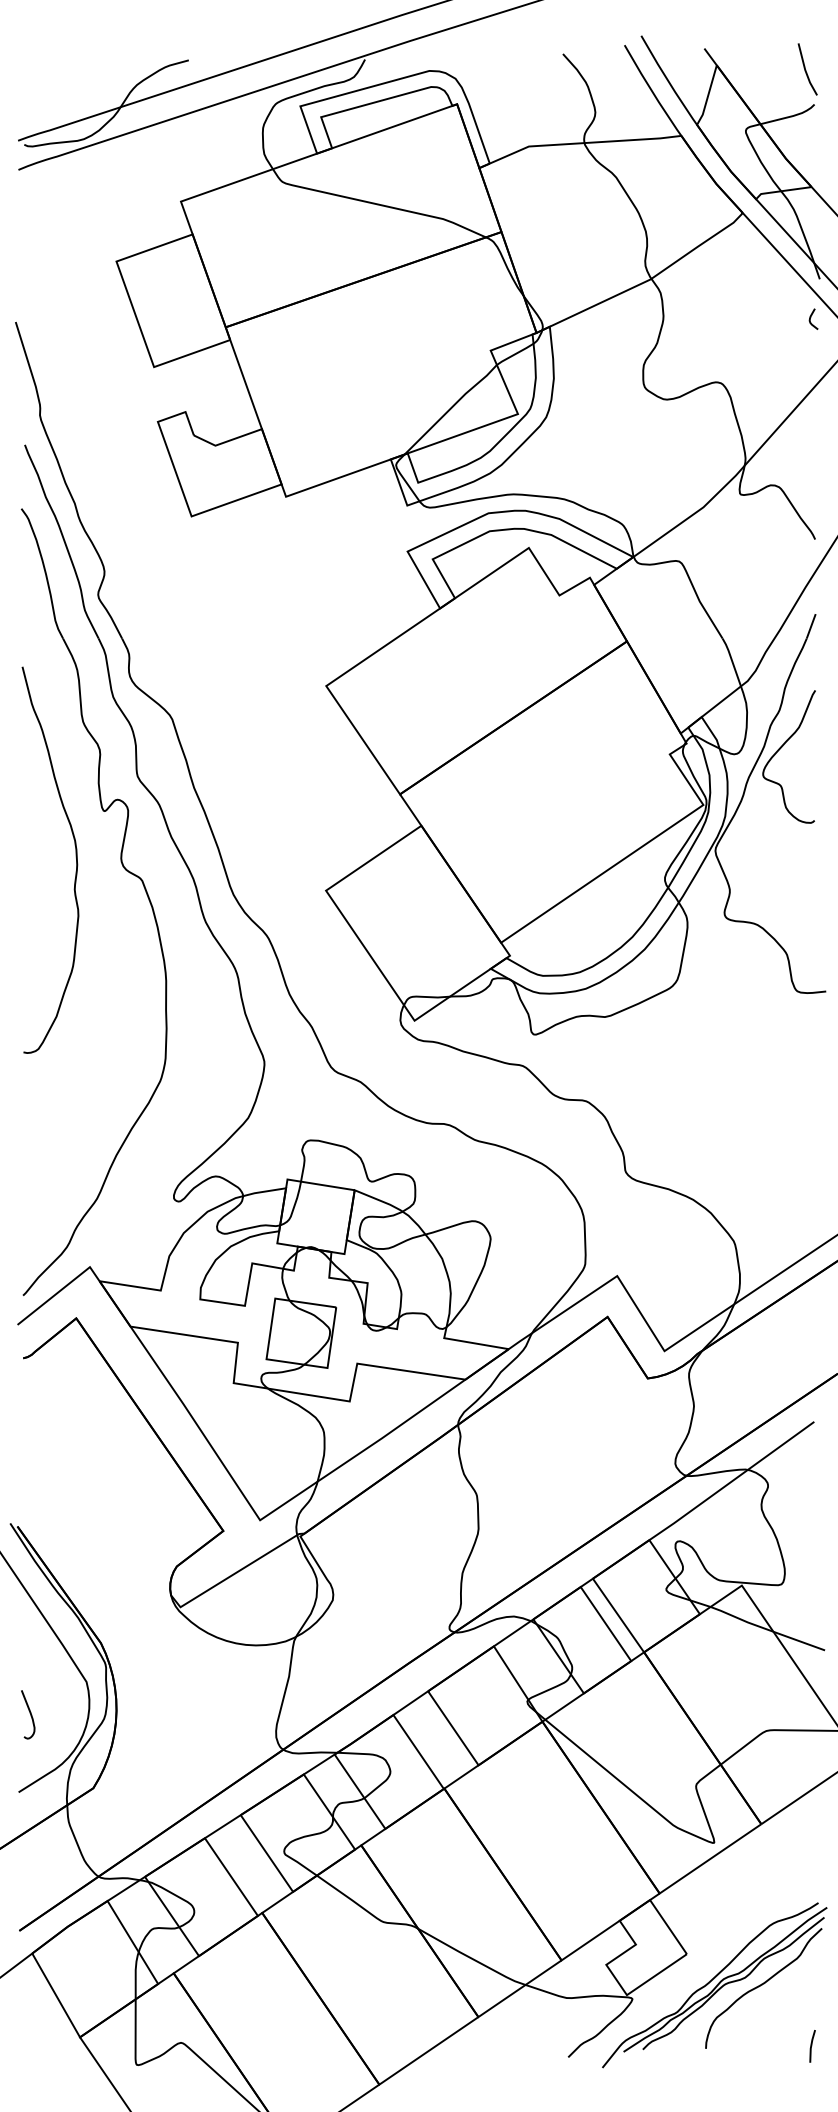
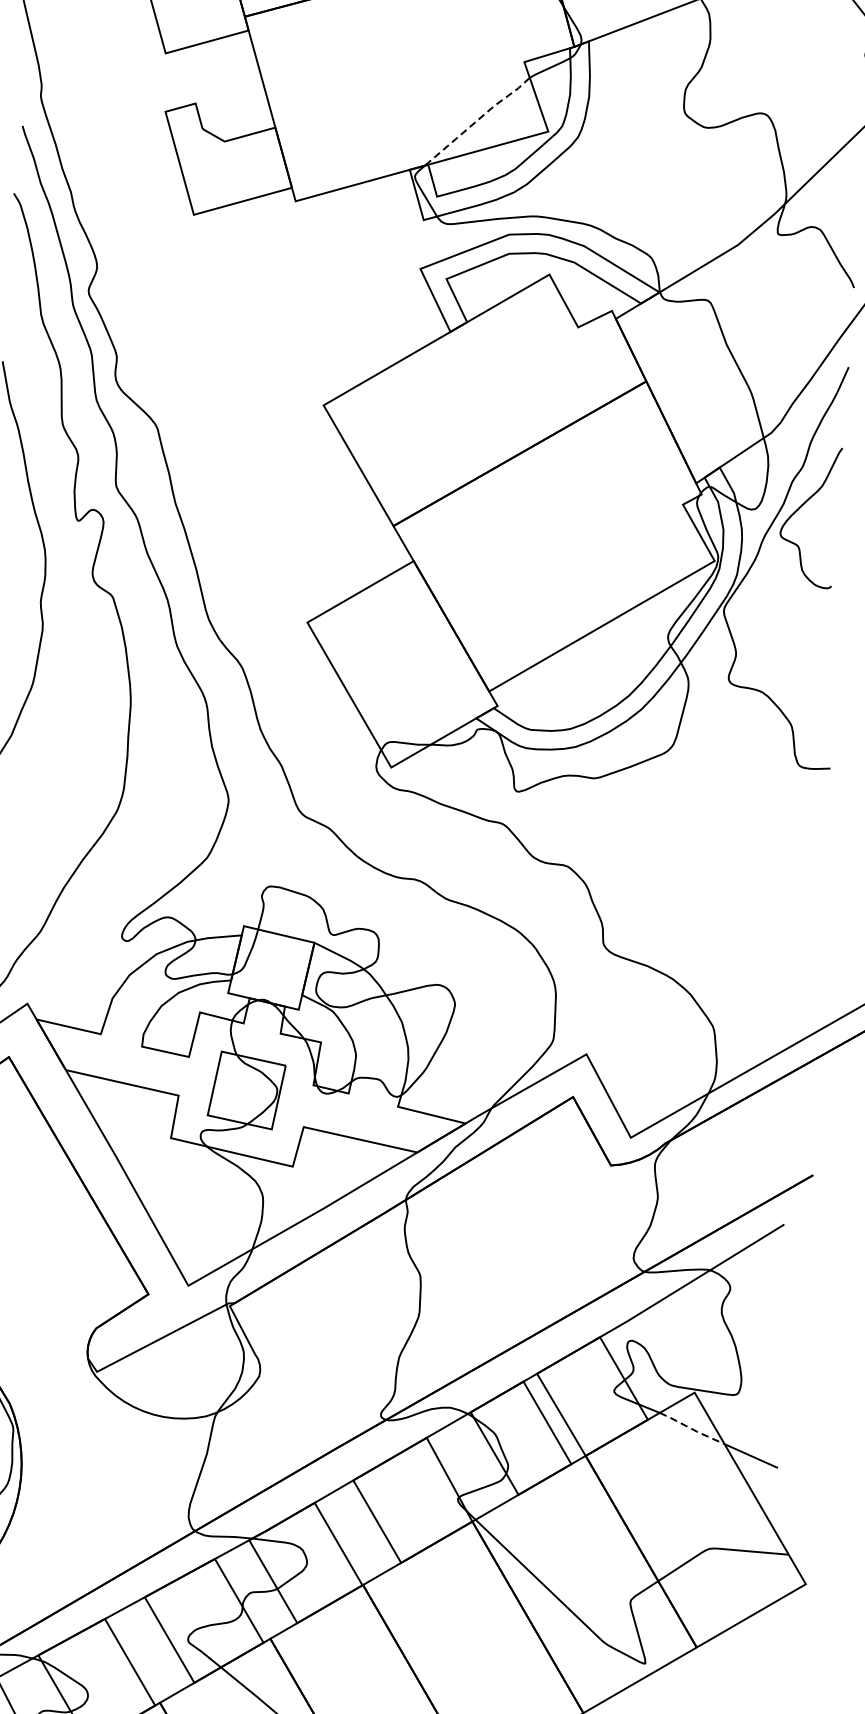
line: (450, 408) -> (477, 120), solid -> dashed
line: (742, 1620) -> (692, 1429), solid -> dashed

